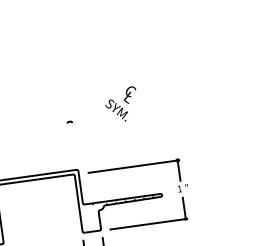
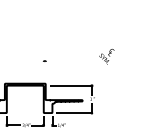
text: (120, 104) -> (106, 56), moved

